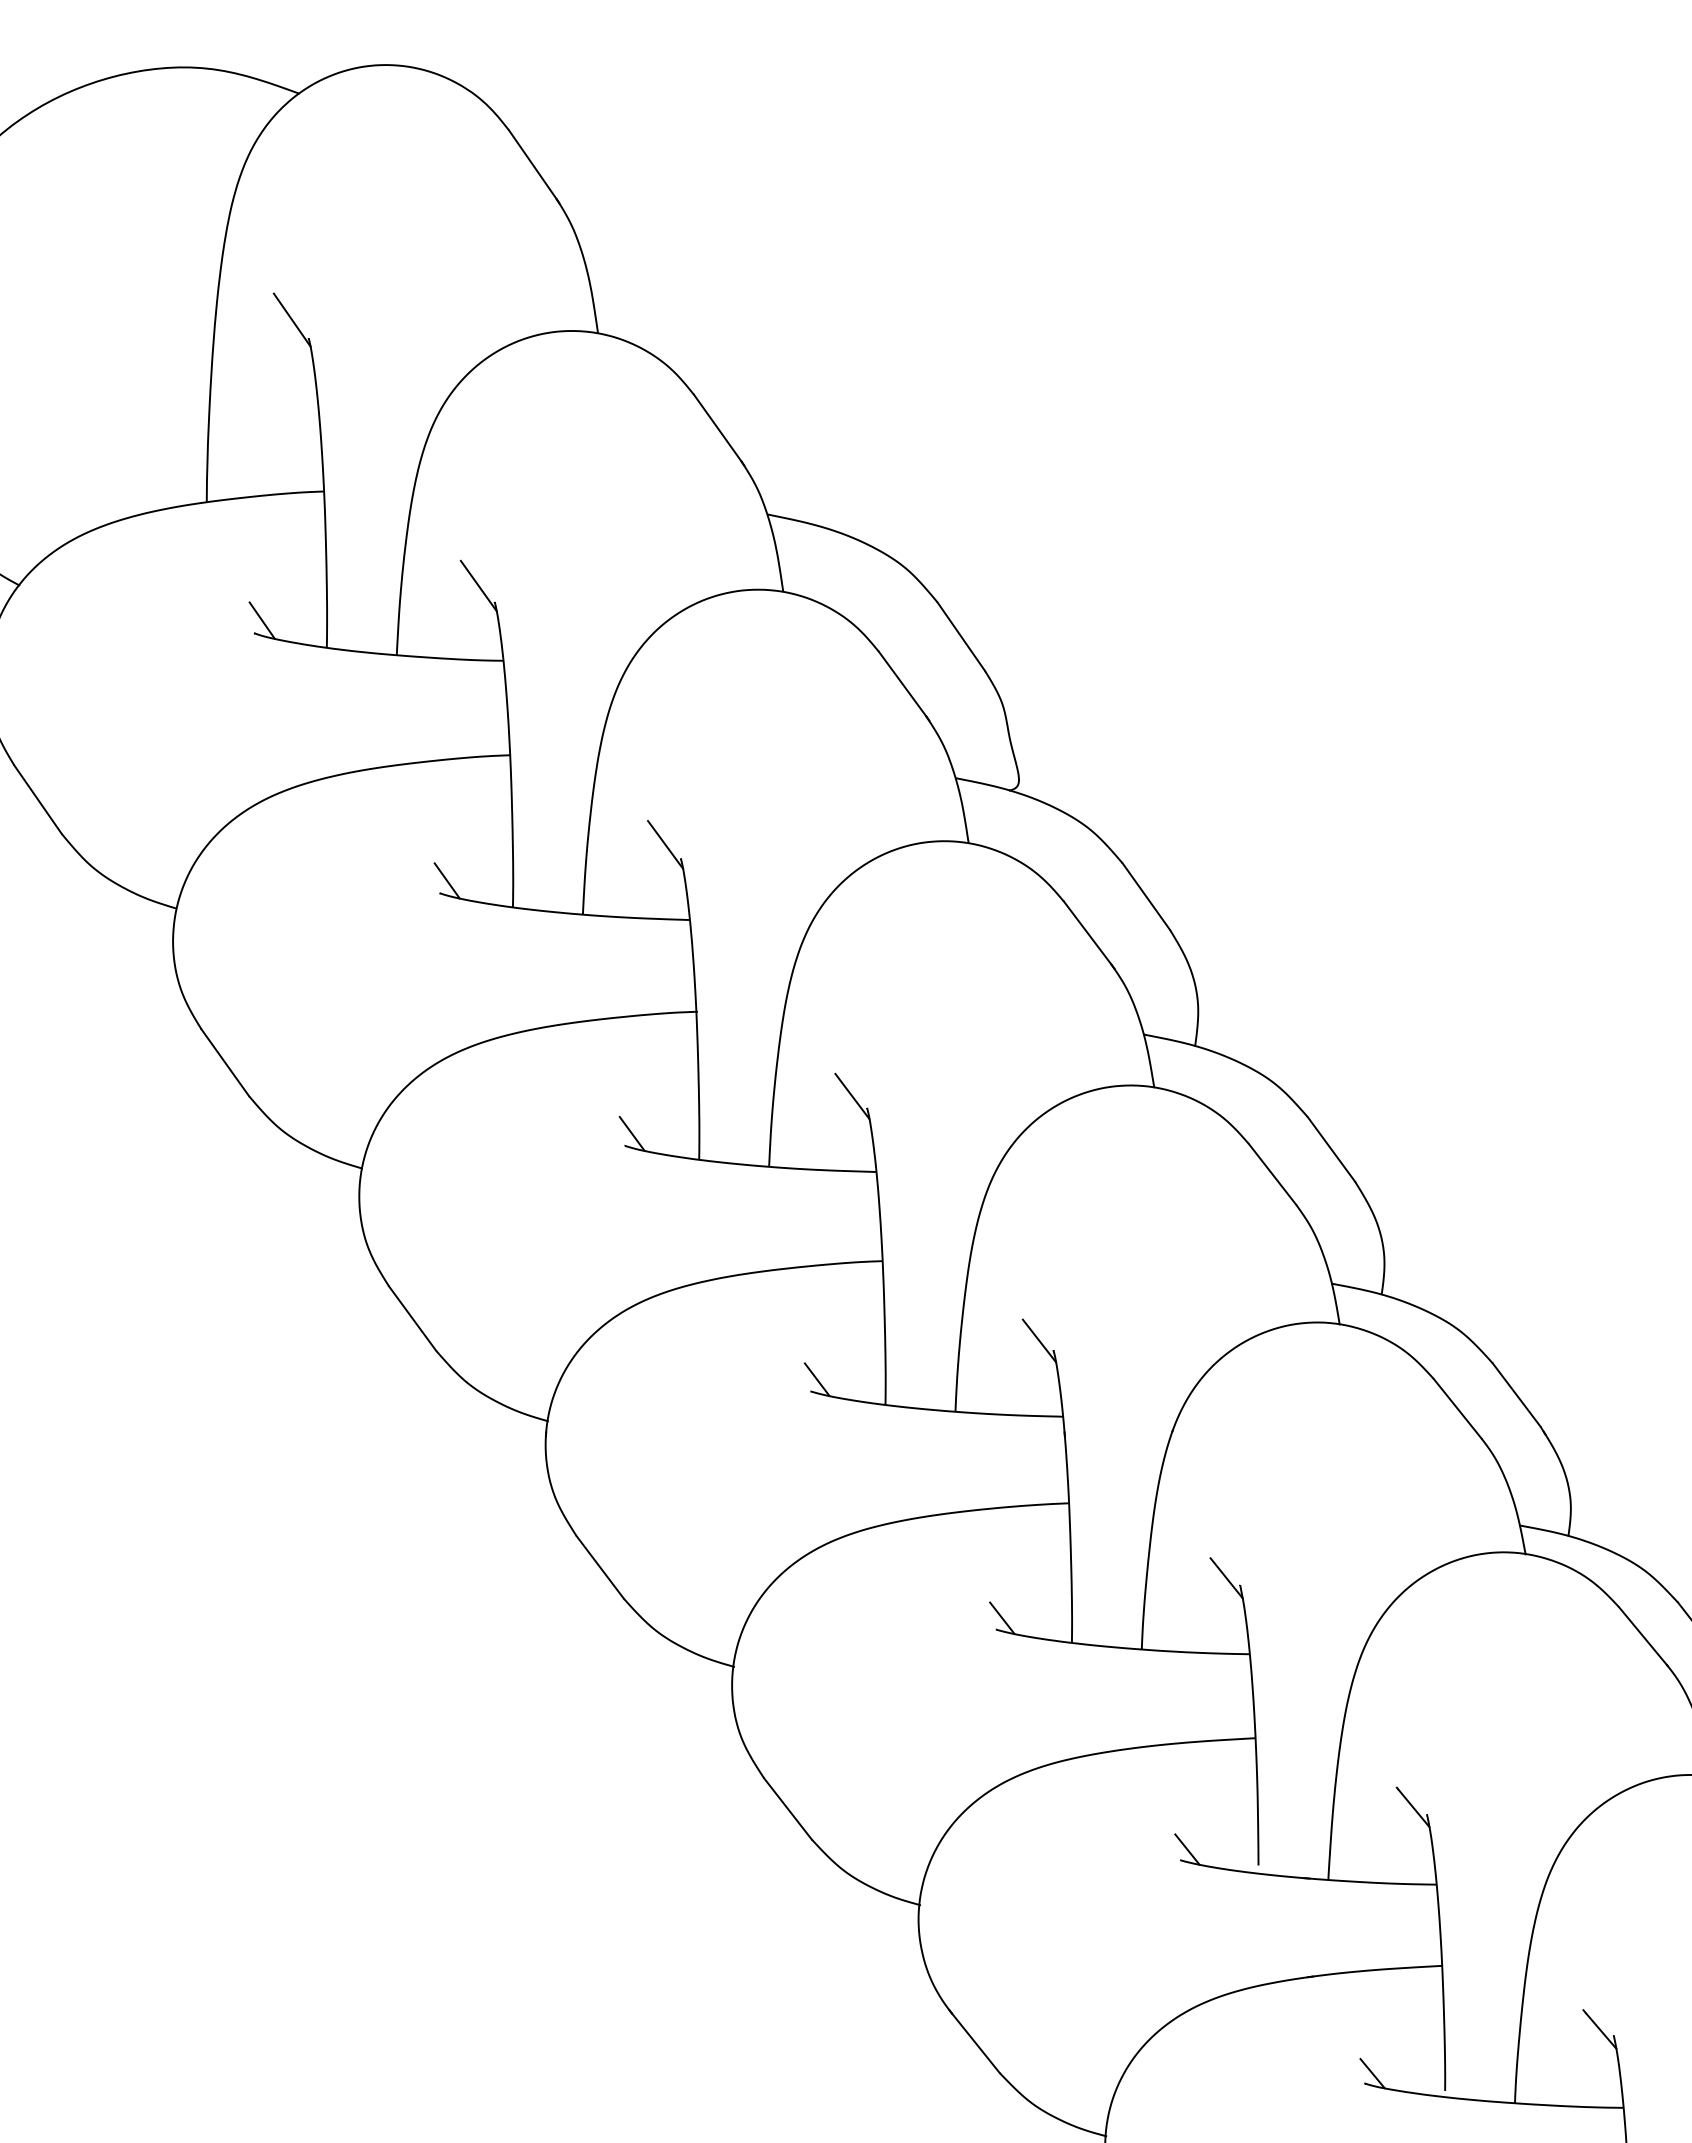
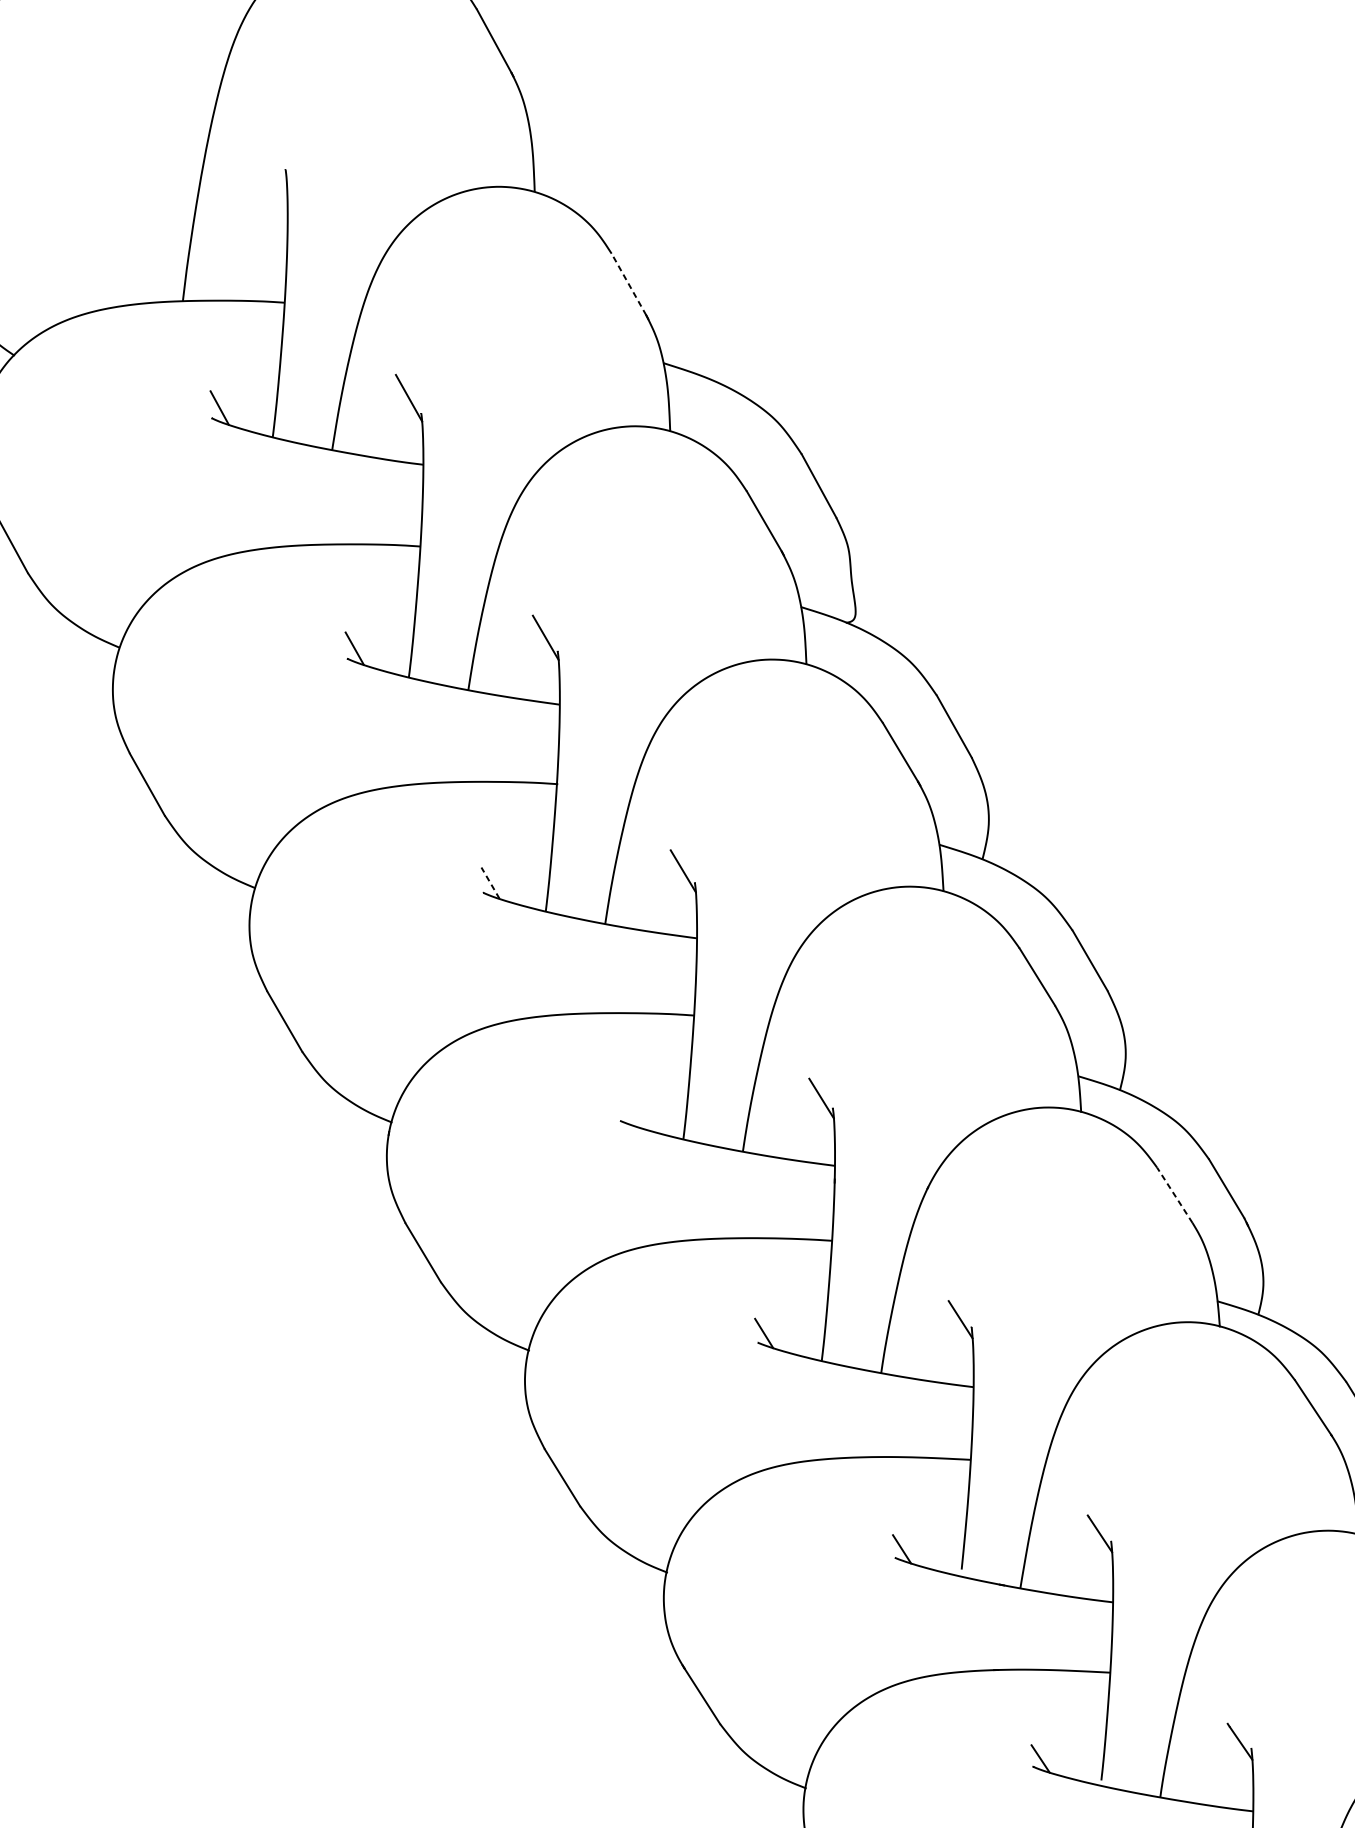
line: (291, 319) -> (272, 151), removed
line: (717, 428) -> (628, 284), solid -> dashed
line: (632, 1133) -> (490, 882), solid -> dashed
line: (816, 1379) -> (626, 1111), removed
line: (1457, 1408) -> (1174, 1195), solid -> dashed

